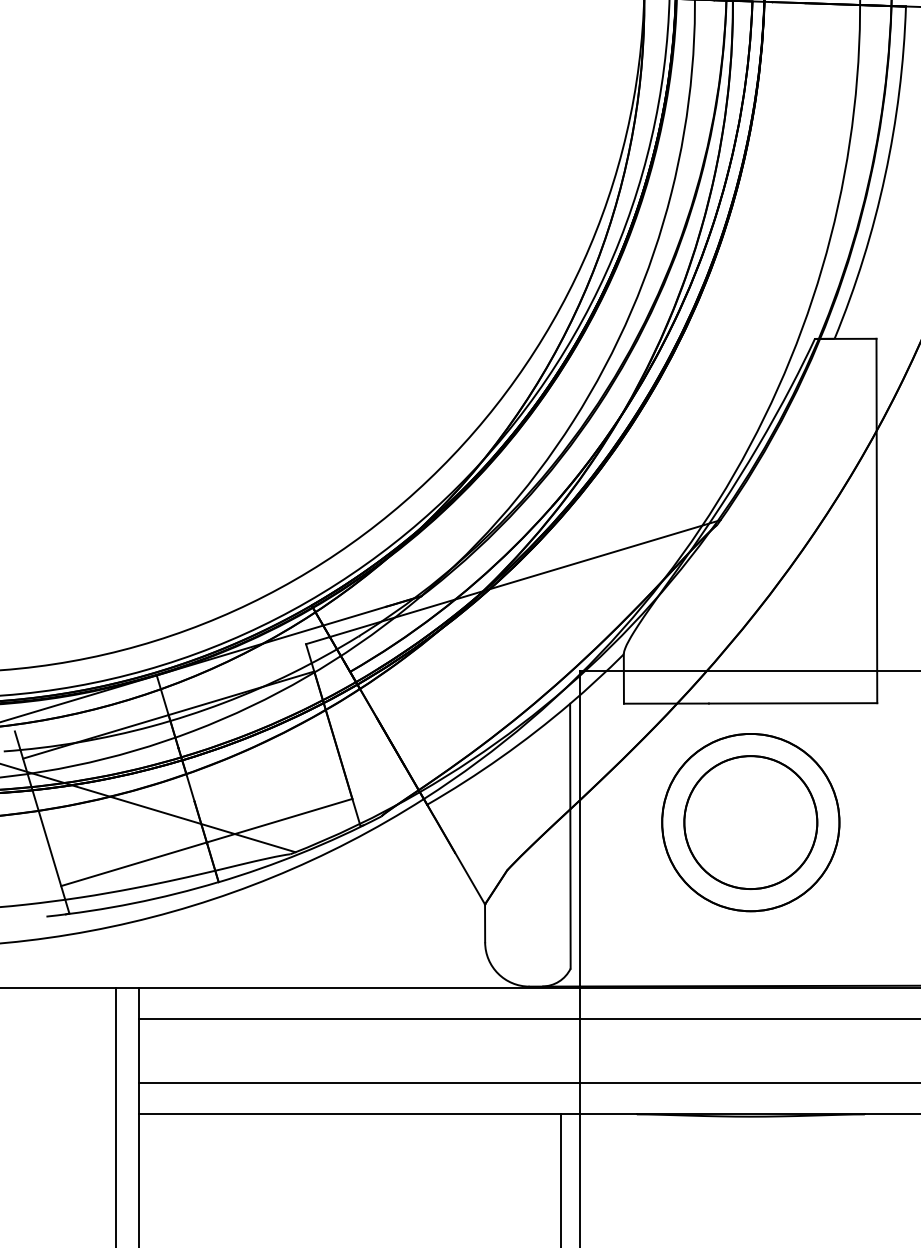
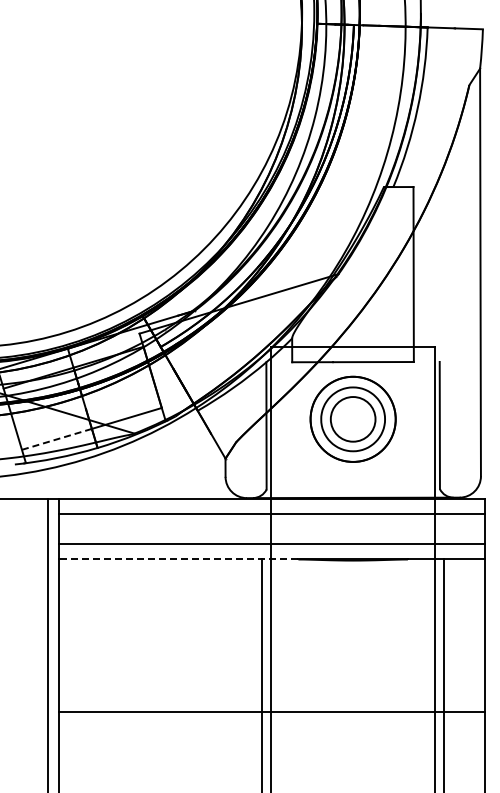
circle: (751, 822) -> (353, 419), size x0.7
line: (133, 864) -> (56, 439), solid -> dashed
line: (387, 1114) -> (178, 559), solid -> dashed

